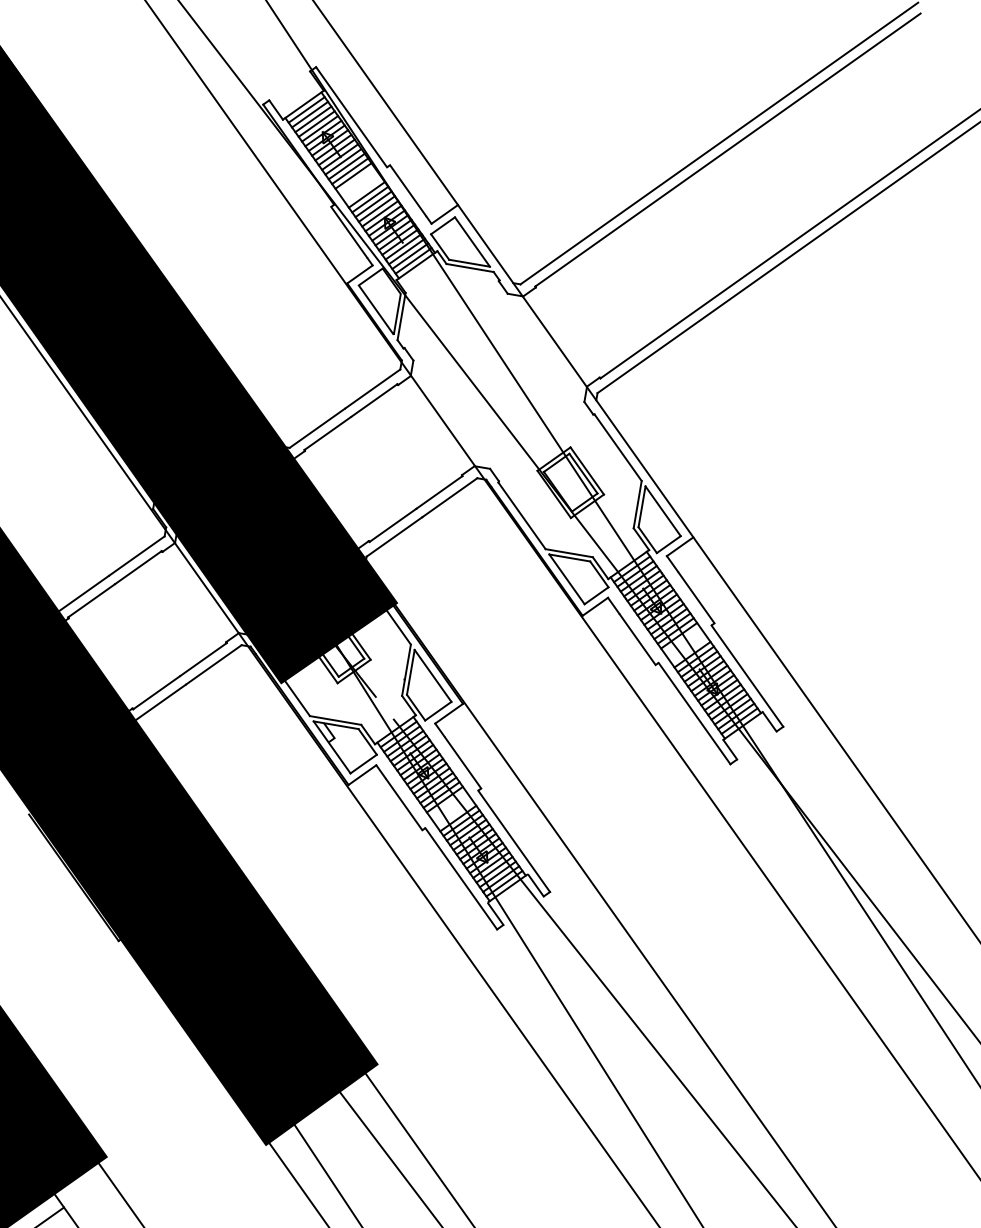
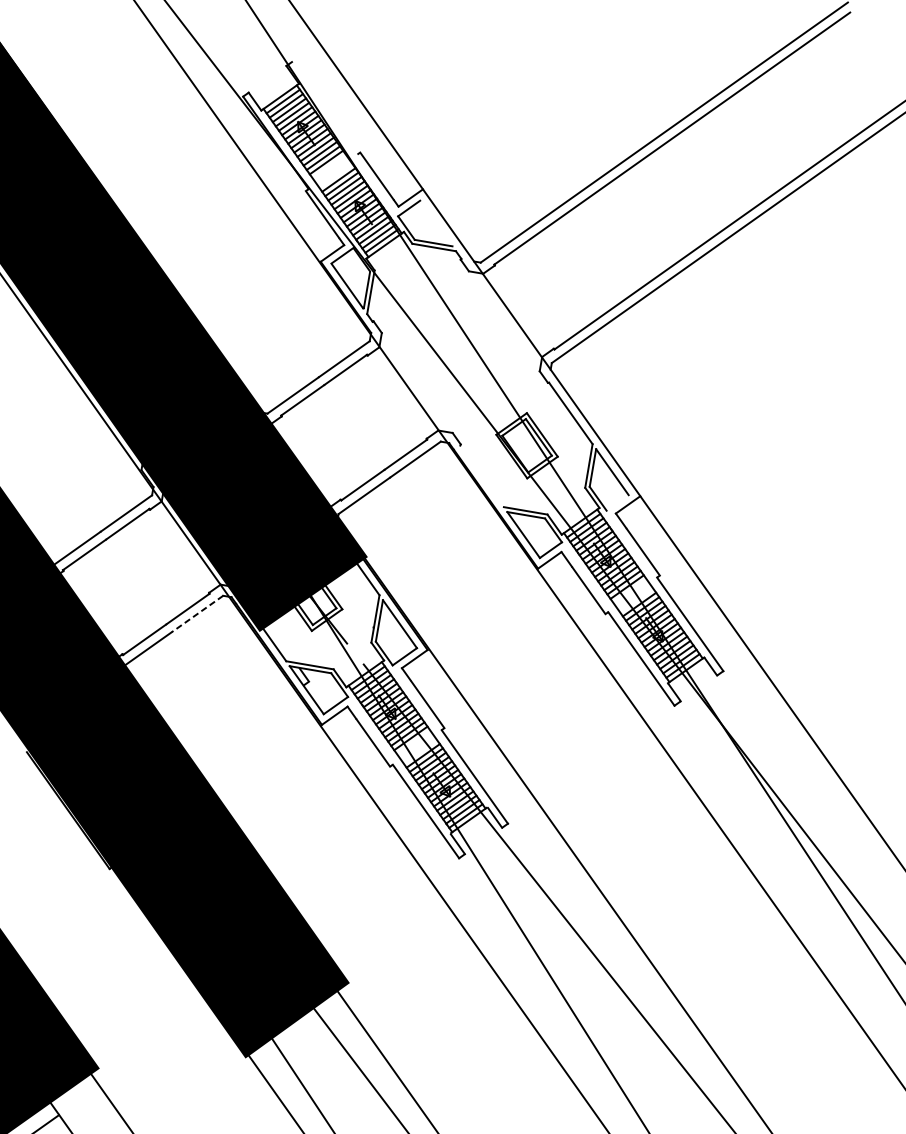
line: (351, 117) -> (324, 108), removed
line: (471, 241) -> (435, 223), removed
line: (521, 515) -> (481, 476), removed
line: (668, 544) -> (617, 502), removed
line: (213, 664) -> (197, 613), solid -> dashed

